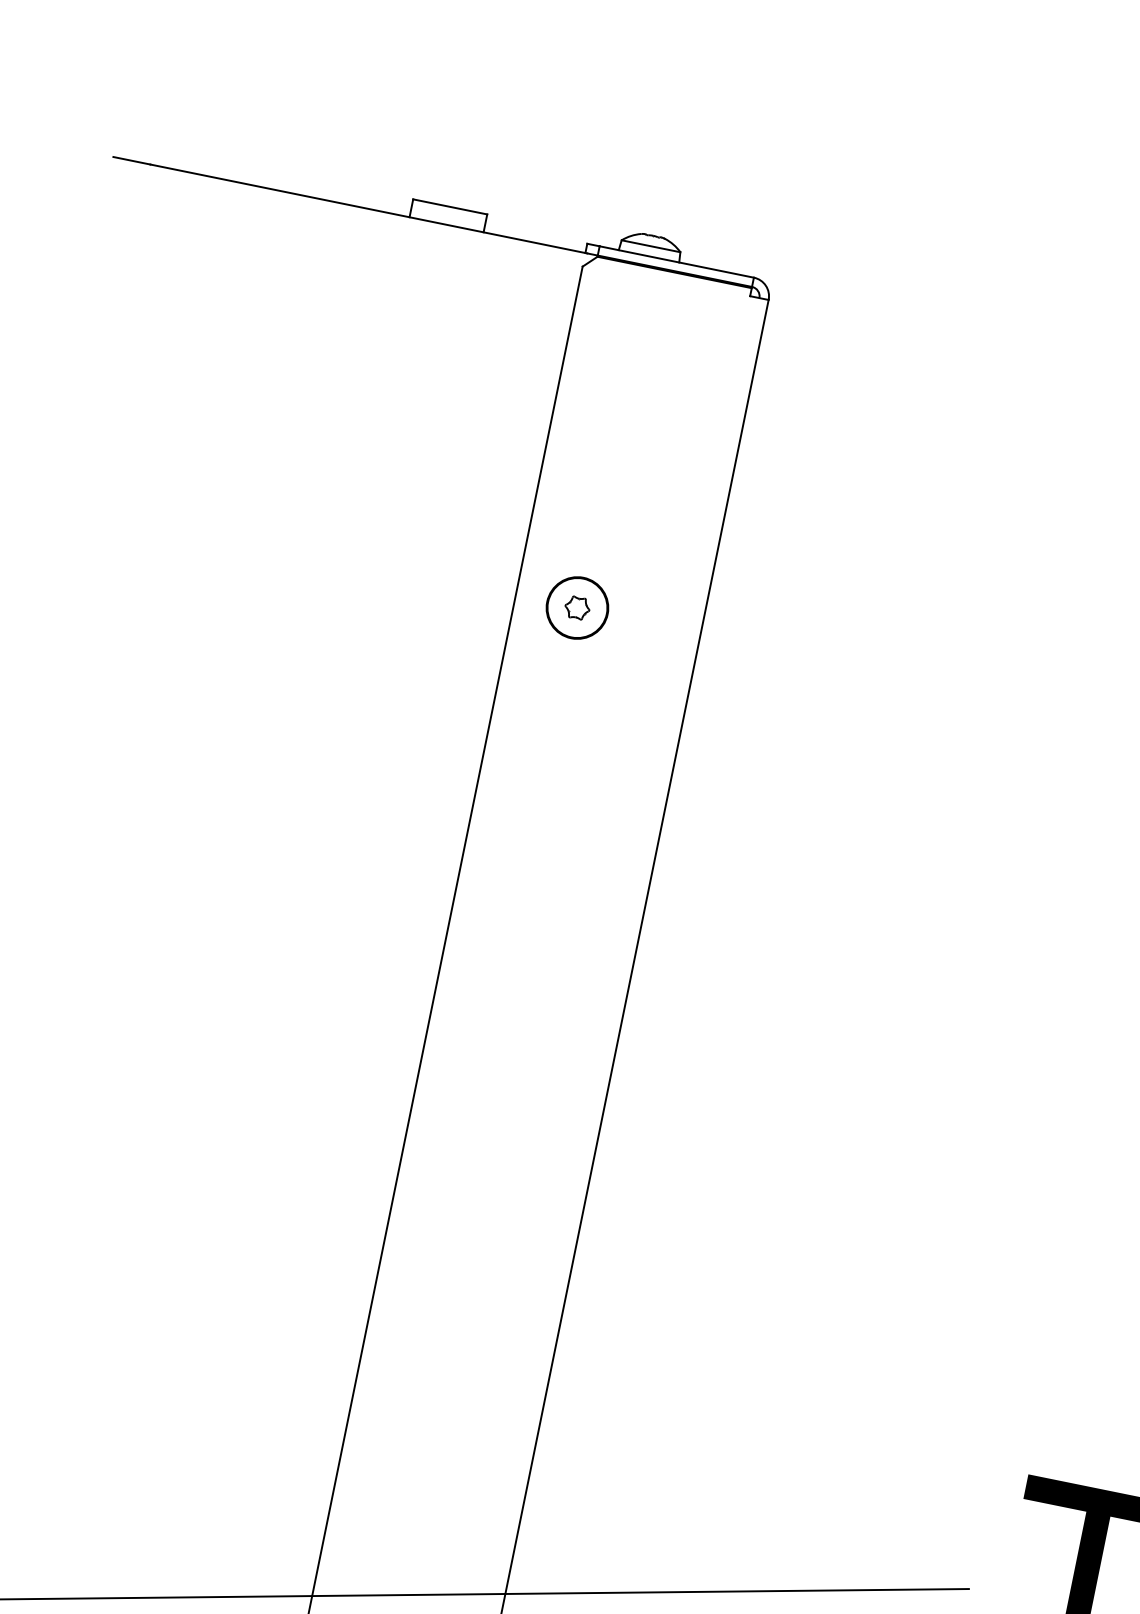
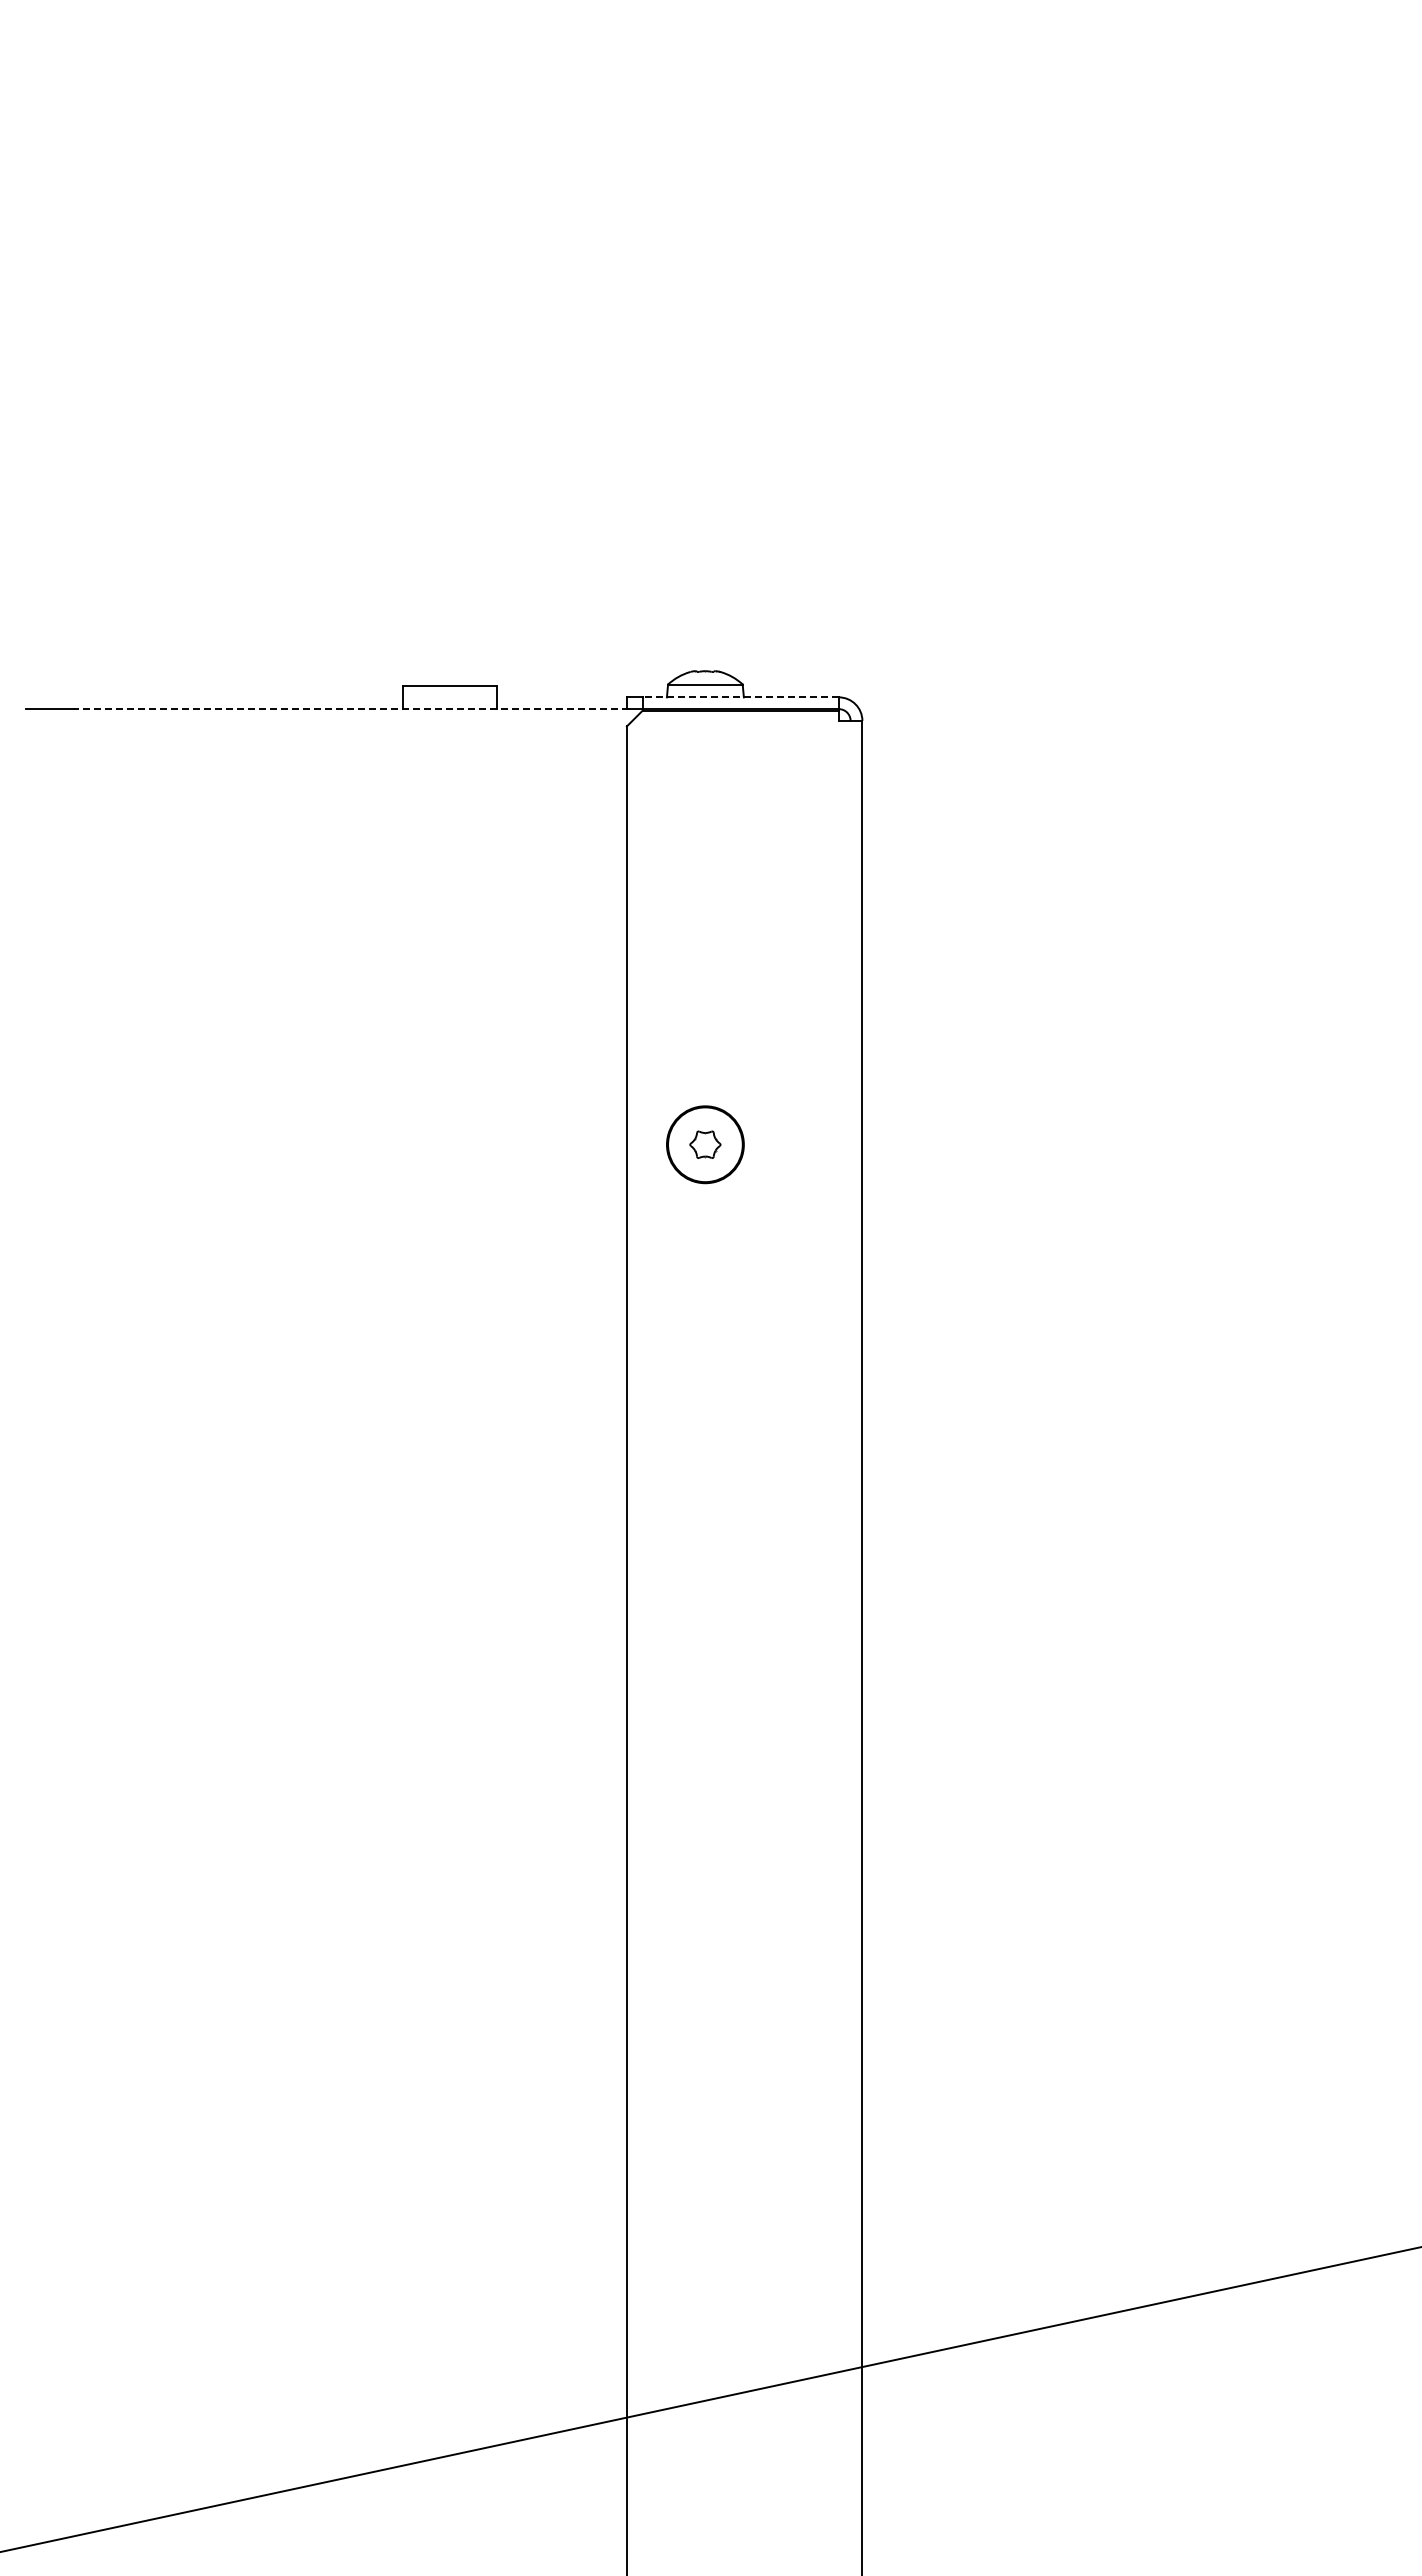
line: (368, 209) -> (351, 709), solid -> dashed
line: (676, 262) -> (740, 697), solid -> dashed

